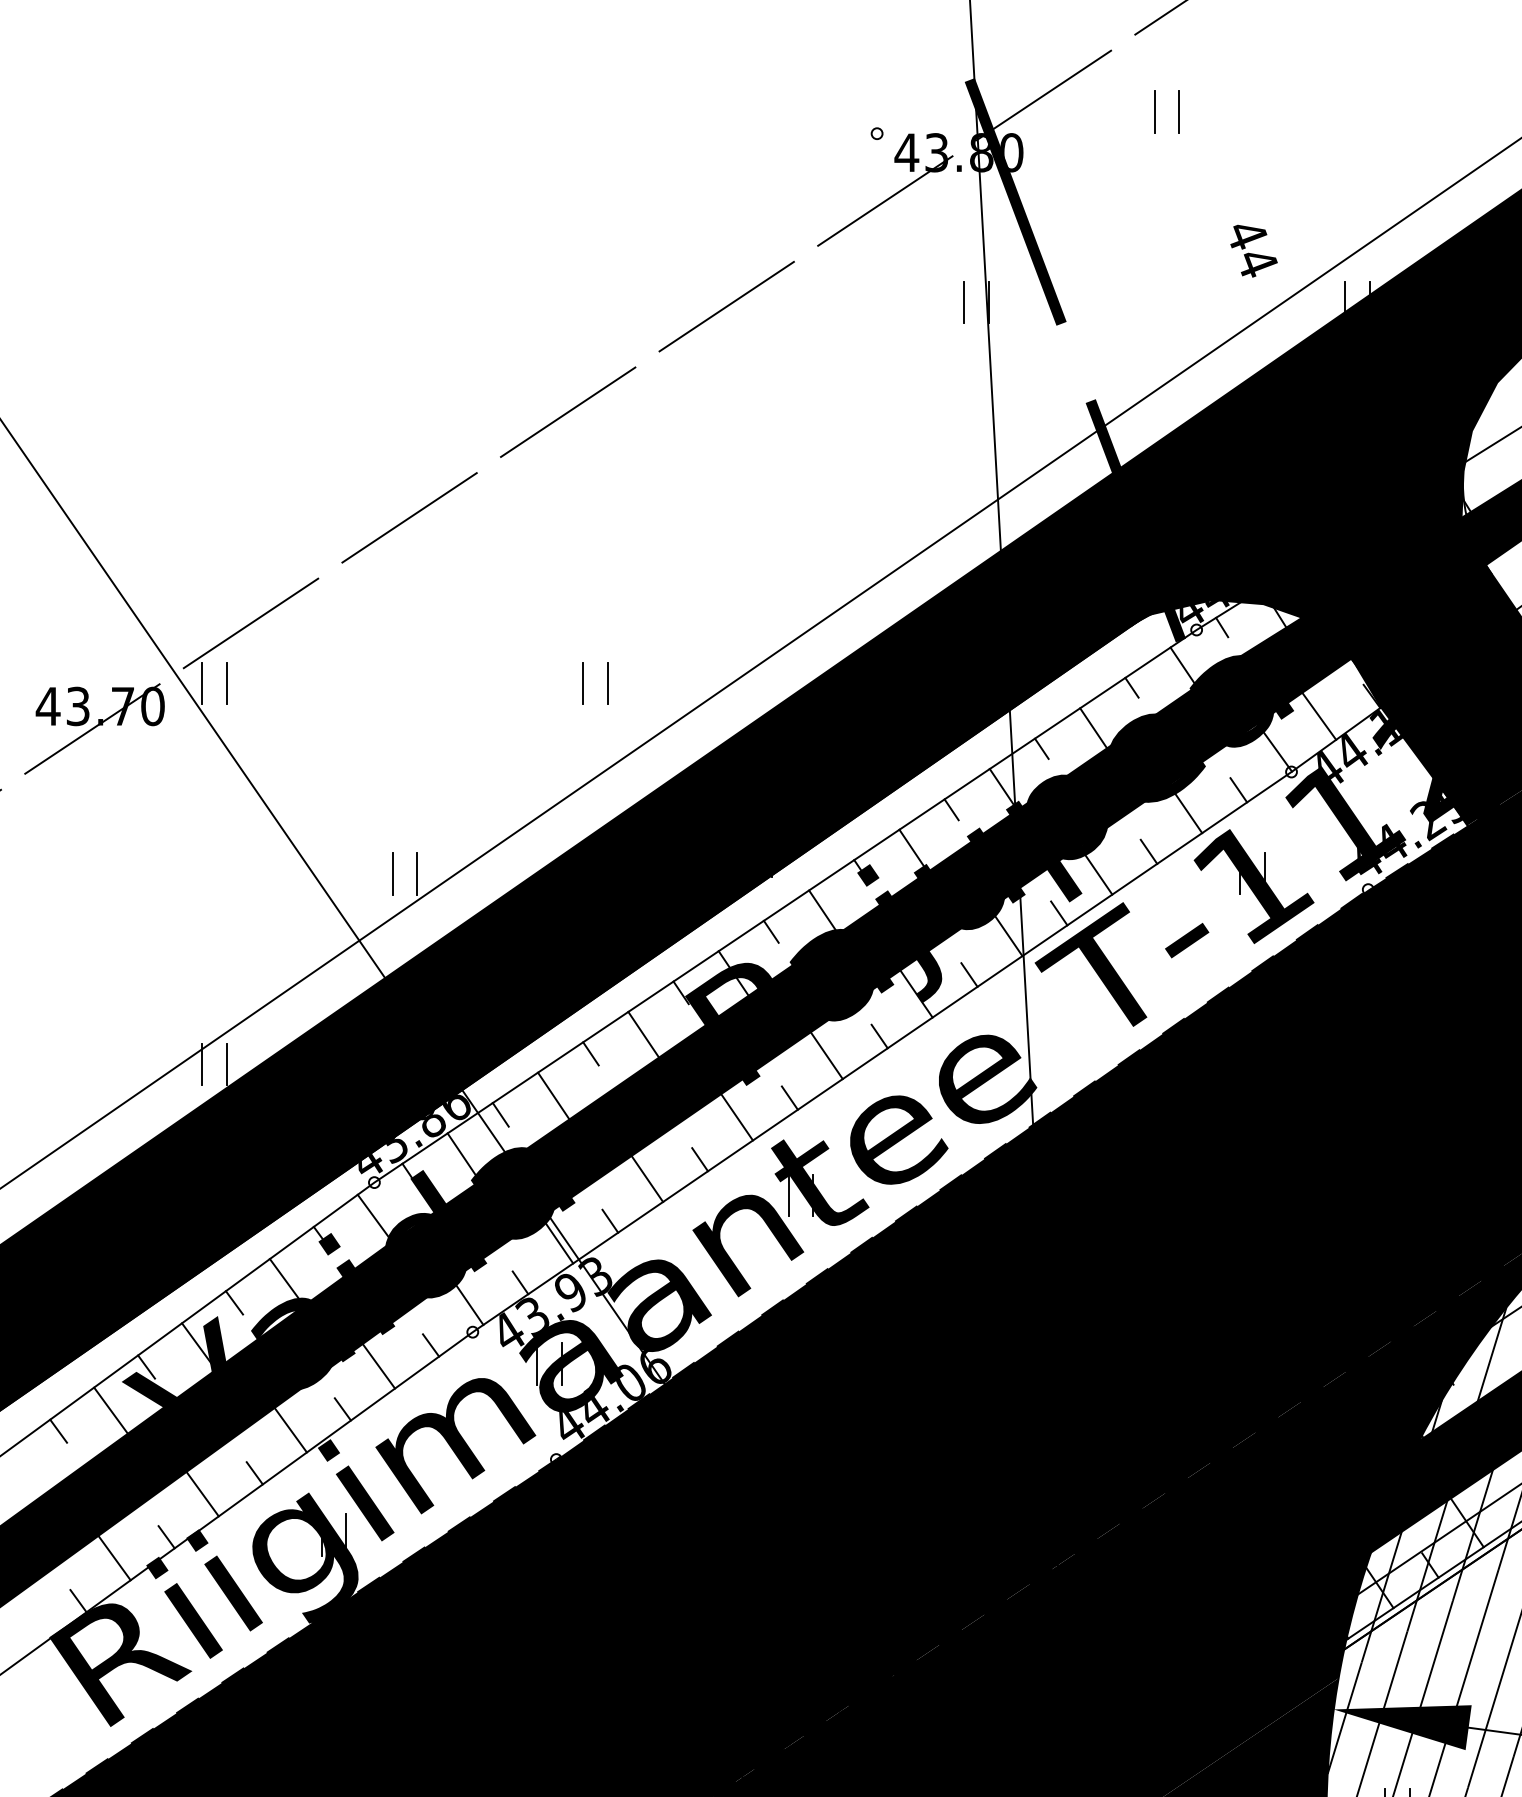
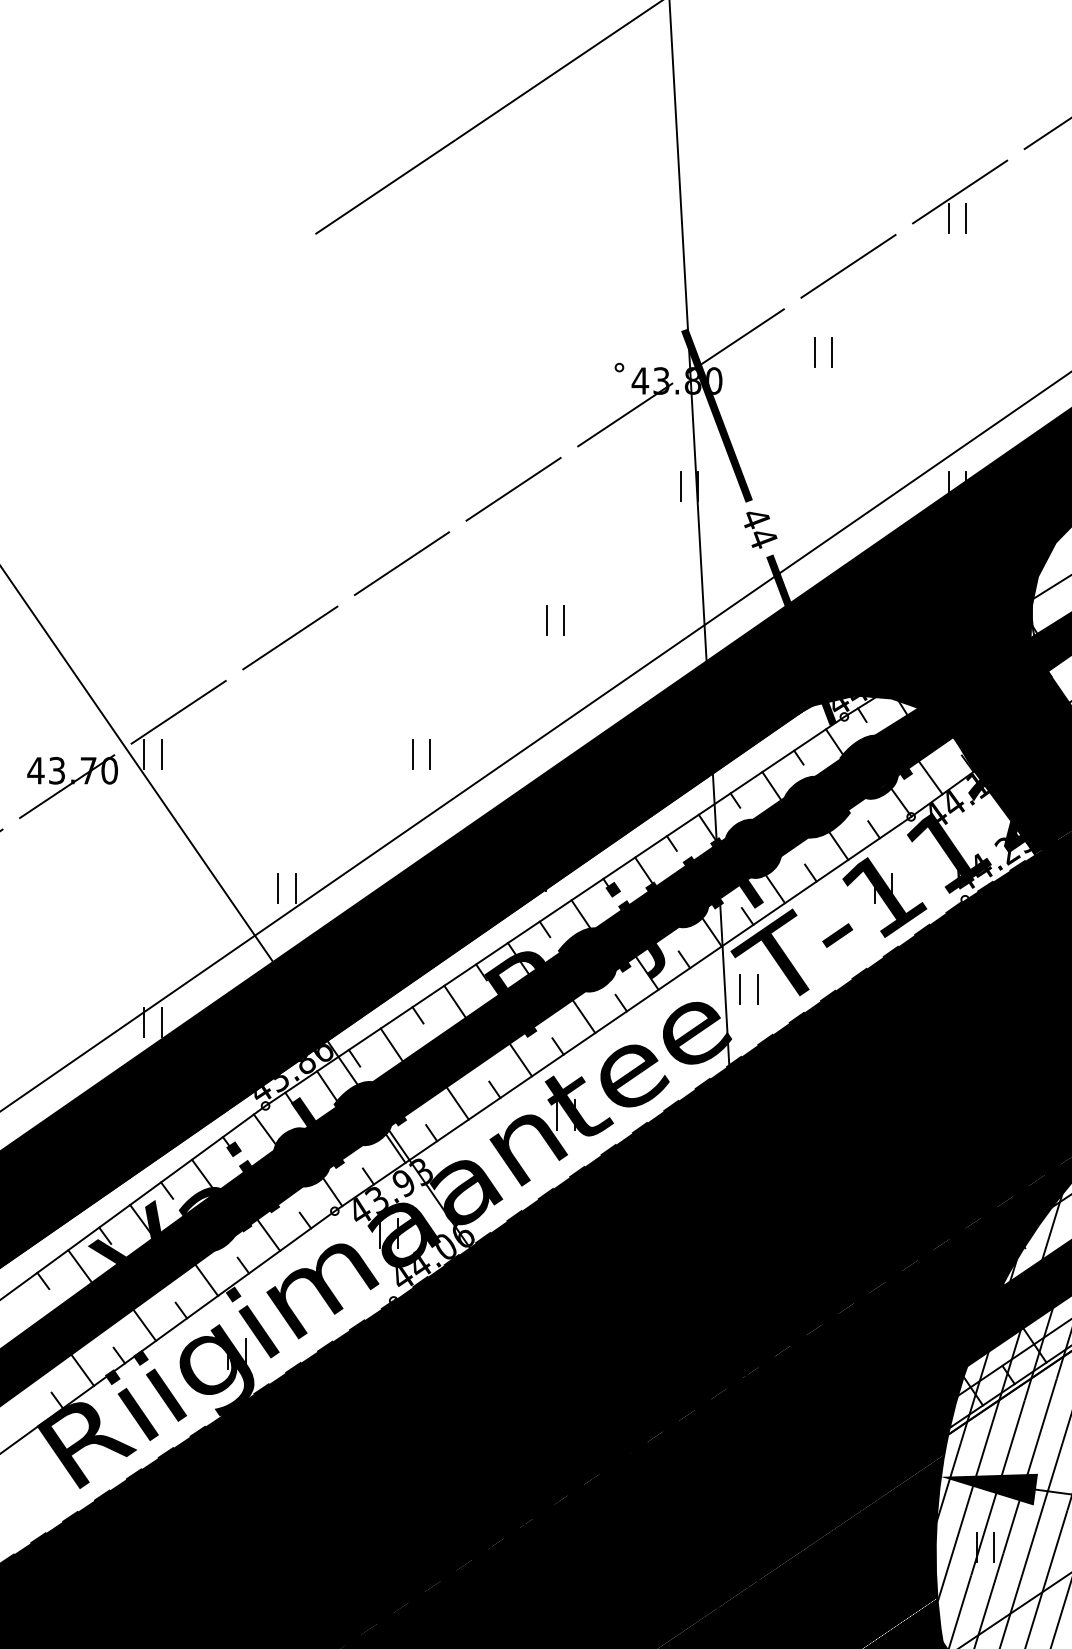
text: (1253, 250) -> (760, 529), moved
part: (774, 492) -> (547, 620), added
part: (1049, 1017) -> (740, 989), added

